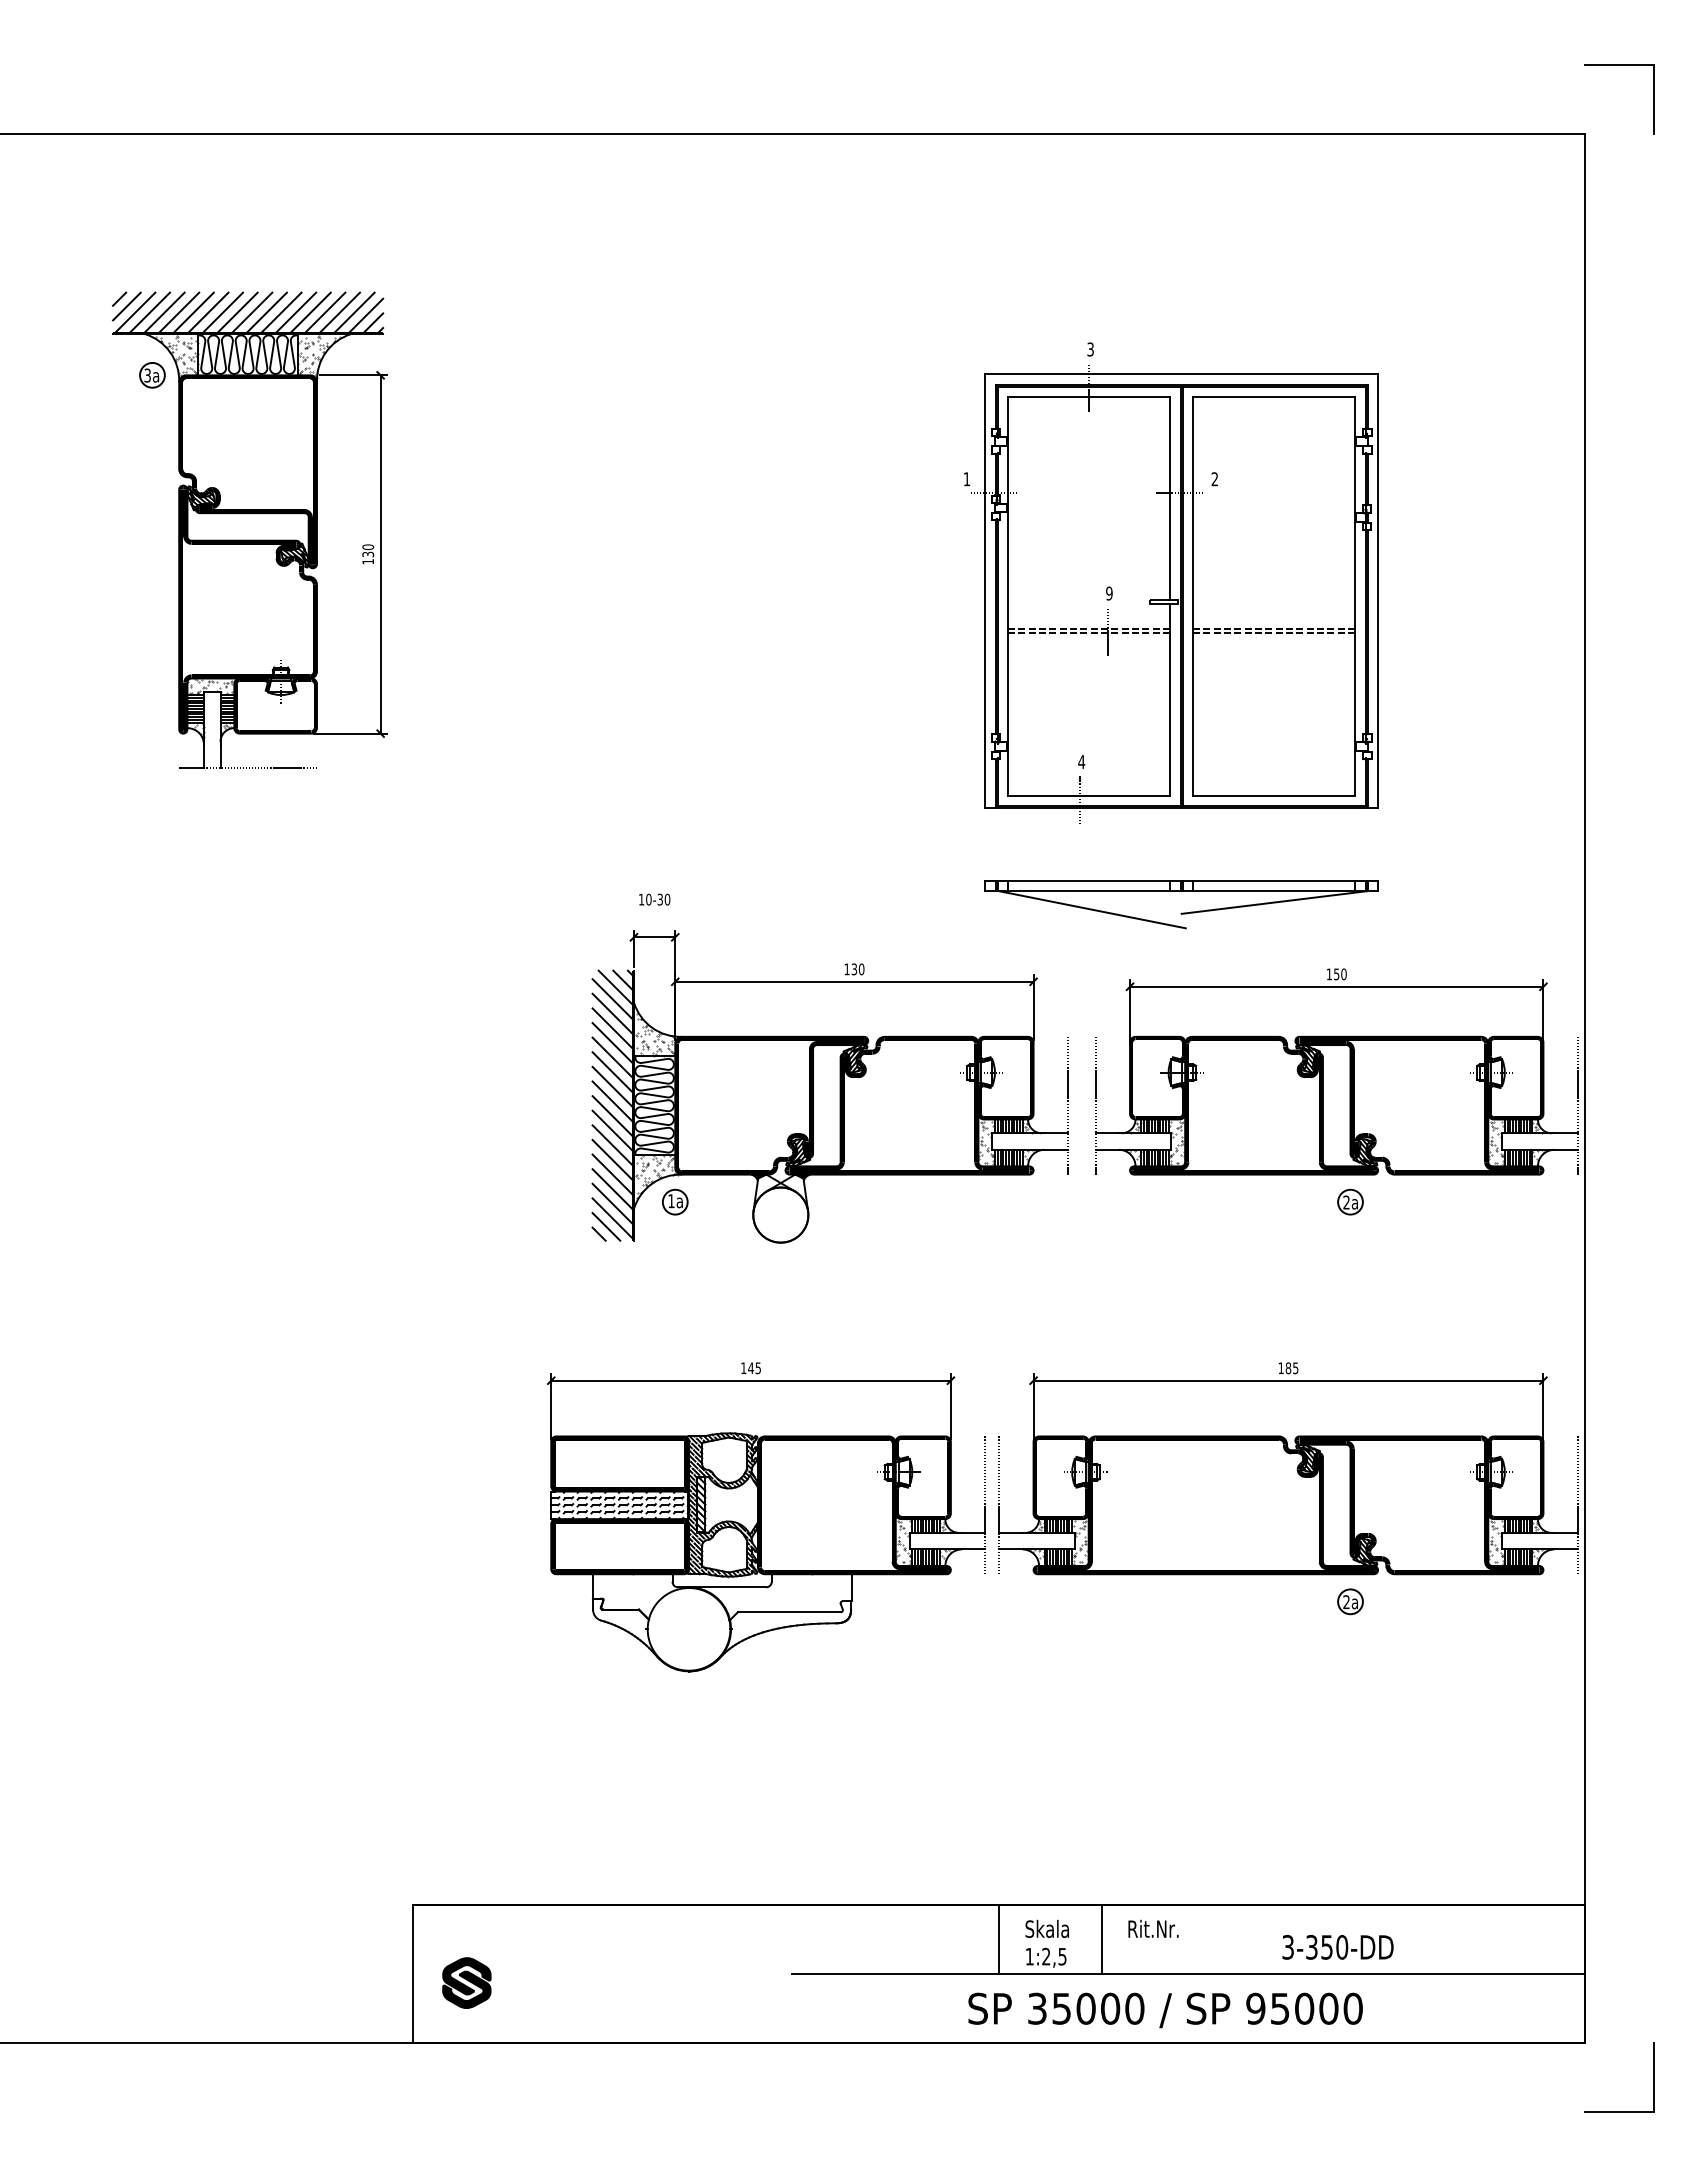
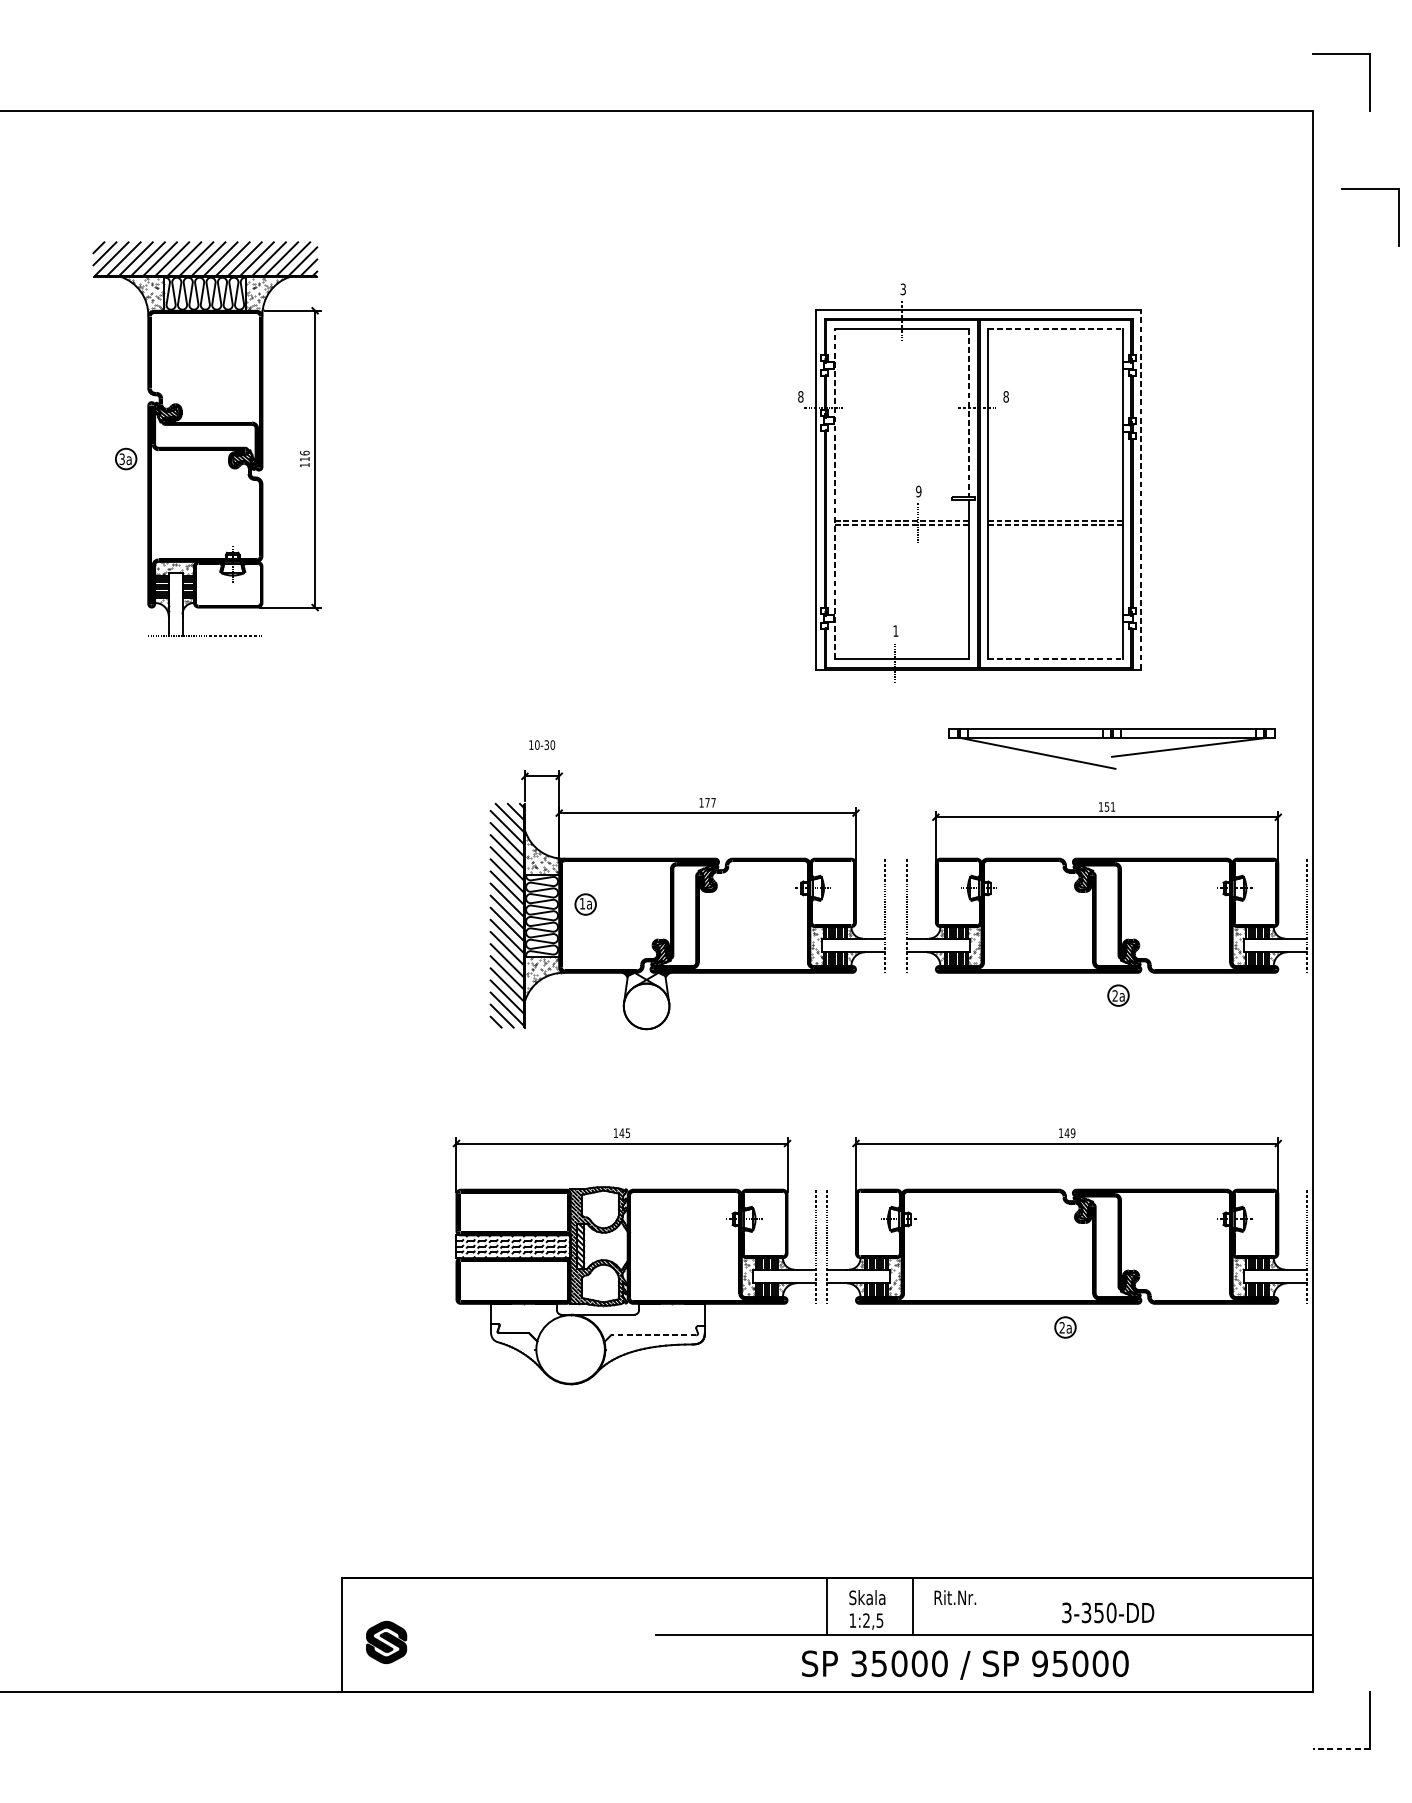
part: (1655, 228) -> (1371, 189), added
part: (152, 375) -> (126, 459), moved
line: (1274, 397) -> (1055, 329), solid -> dashed
text: (966, 479) -> (800, 397), 1 -> 8
text: (1214, 479) -> (1005, 397), 2 -> 8
line: (1170, 498) -> (969, 412), solid -> dashed
text: (368, 550) -> (305, 455), 130 -> 116
line: (1378, 590) -> (1141, 489), solid -> dashed
line: (1008, 596) -> (835, 493), solid -> dashed
text: (1081, 761) -> (895, 630), 4 -> 1
line: (1274, 796) -> (1055, 659), solid -> dashed
part: (1182, 912) -> (1112, 755), moved
text: (857, 969) -> (710, 802), 130 -> 177
text: (1343, 974) -> (1112, 807), 150 -> 151
part: (675, 1201) -> (585, 903), moved
text: (1291, 1368) -> (1069, 1133), 185 -> 149
part: (1350, 1601) -> (1065, 1327), moved
line: (788, 1612) -> (652, 1335), solid -> dashed
line: (1618, 2111) -> (1340, 1748), solid -> dashed

